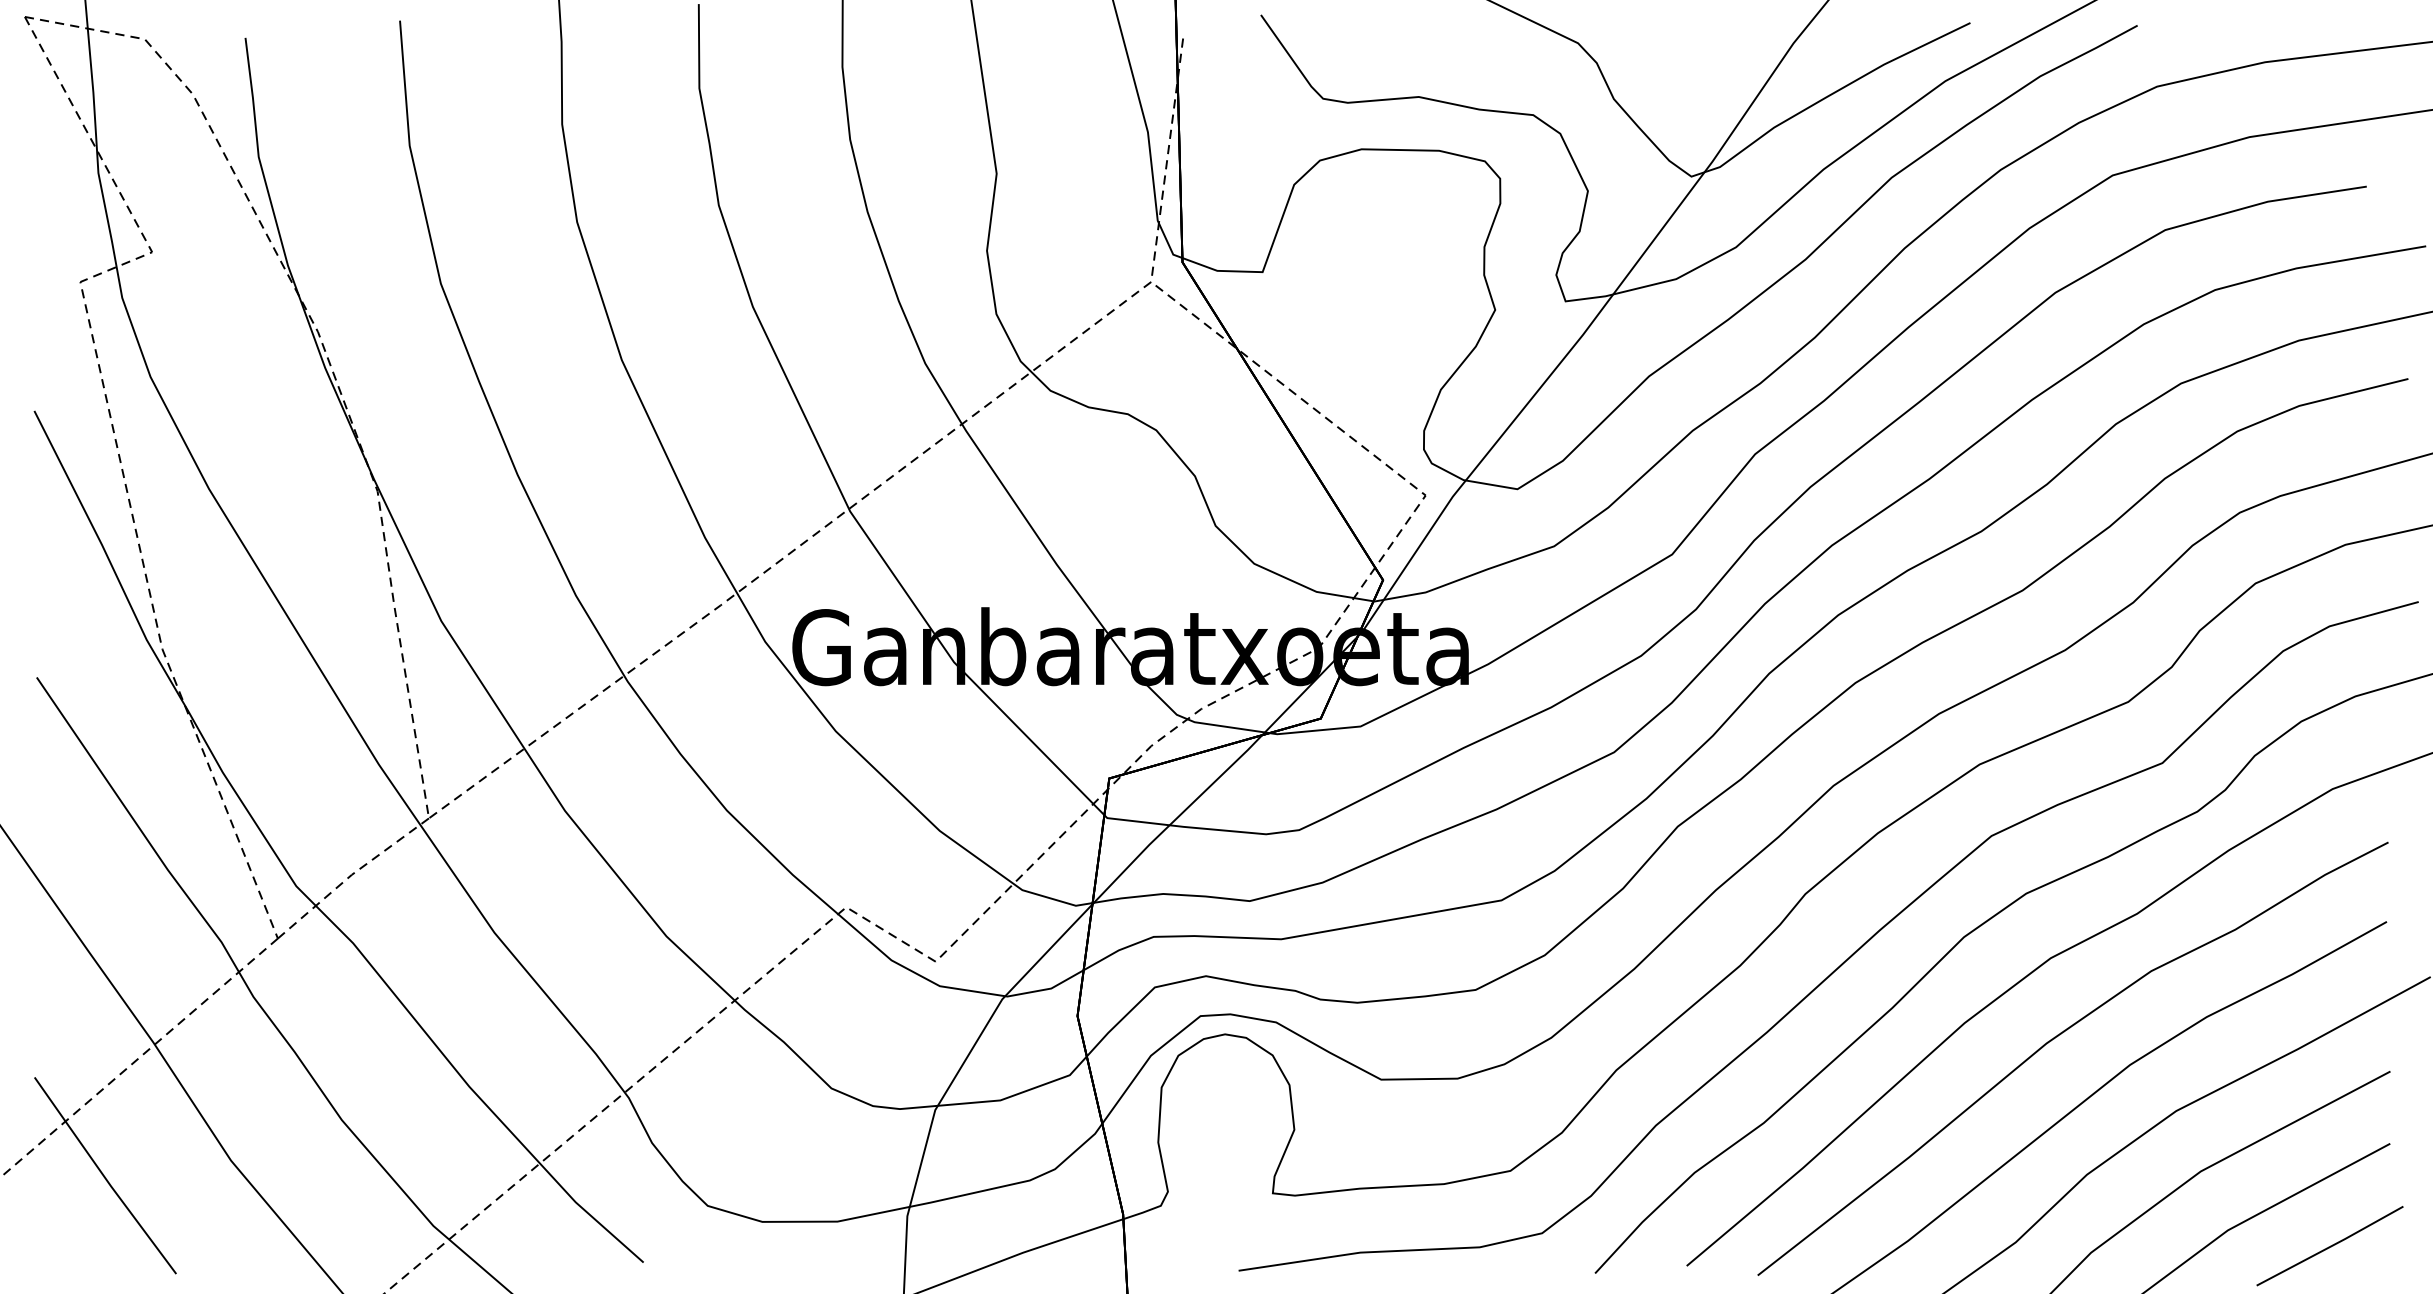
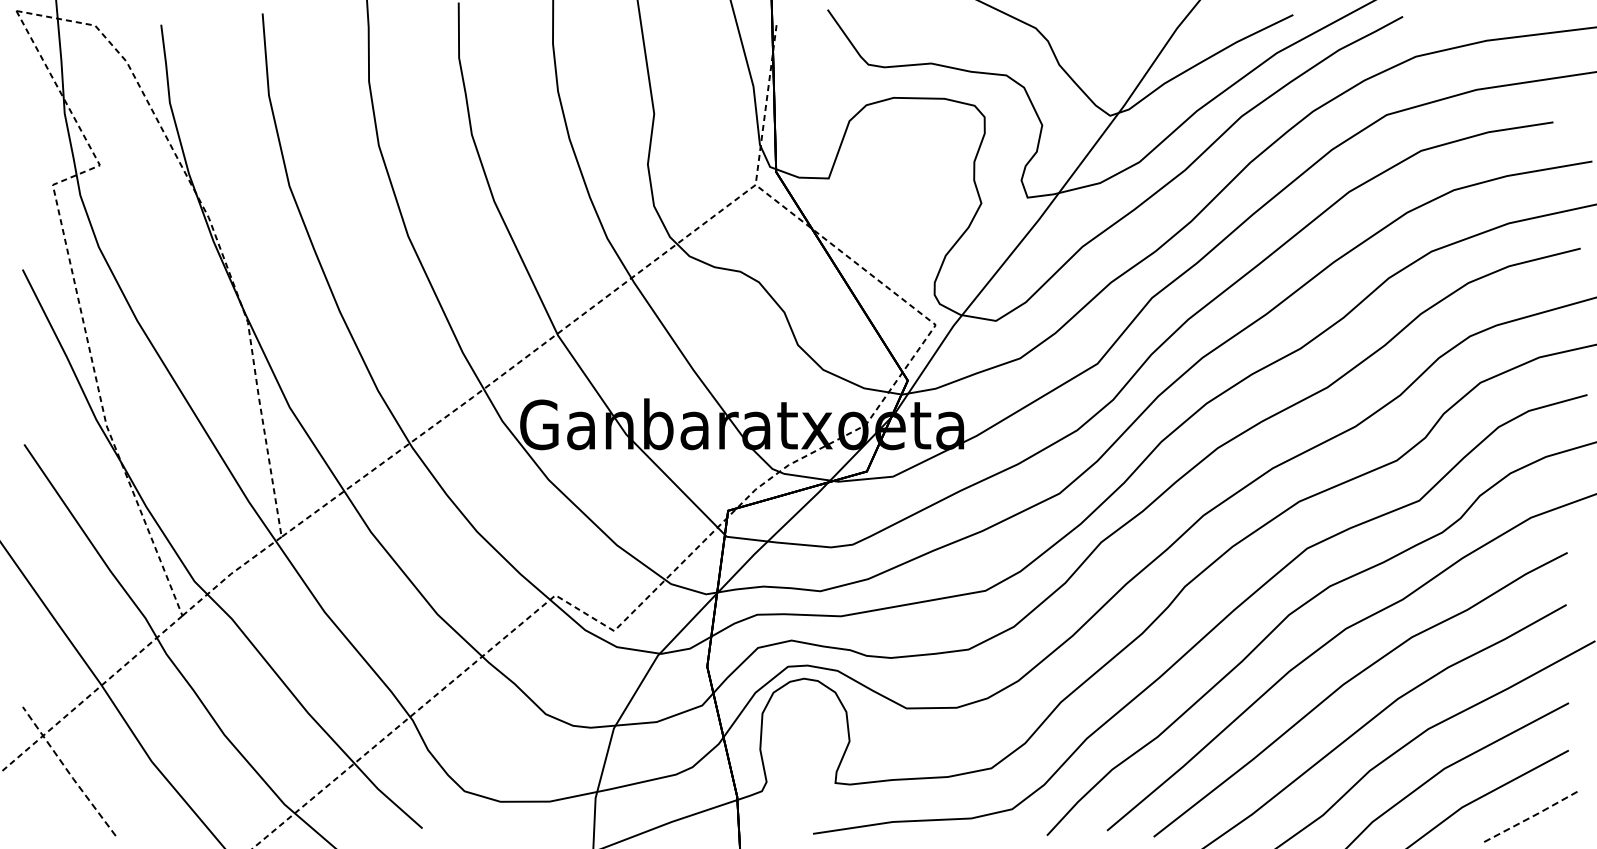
line: (104, 1175) -> (68, 771), solid -> dashed
line: (2330, 1247) -> (1529, 818), solid -> dashed

